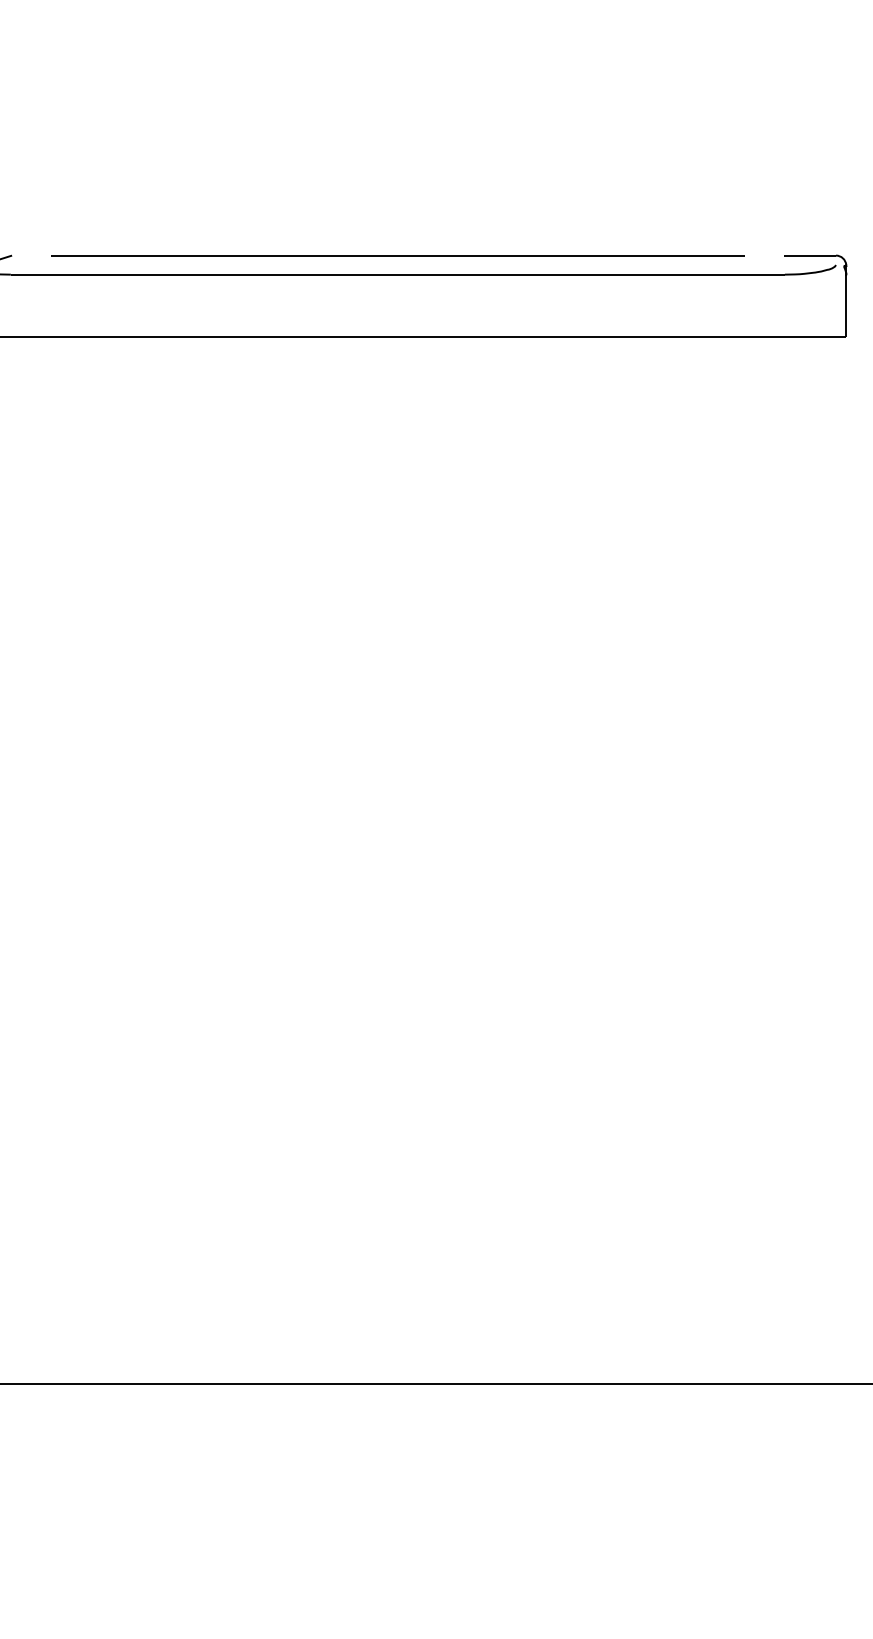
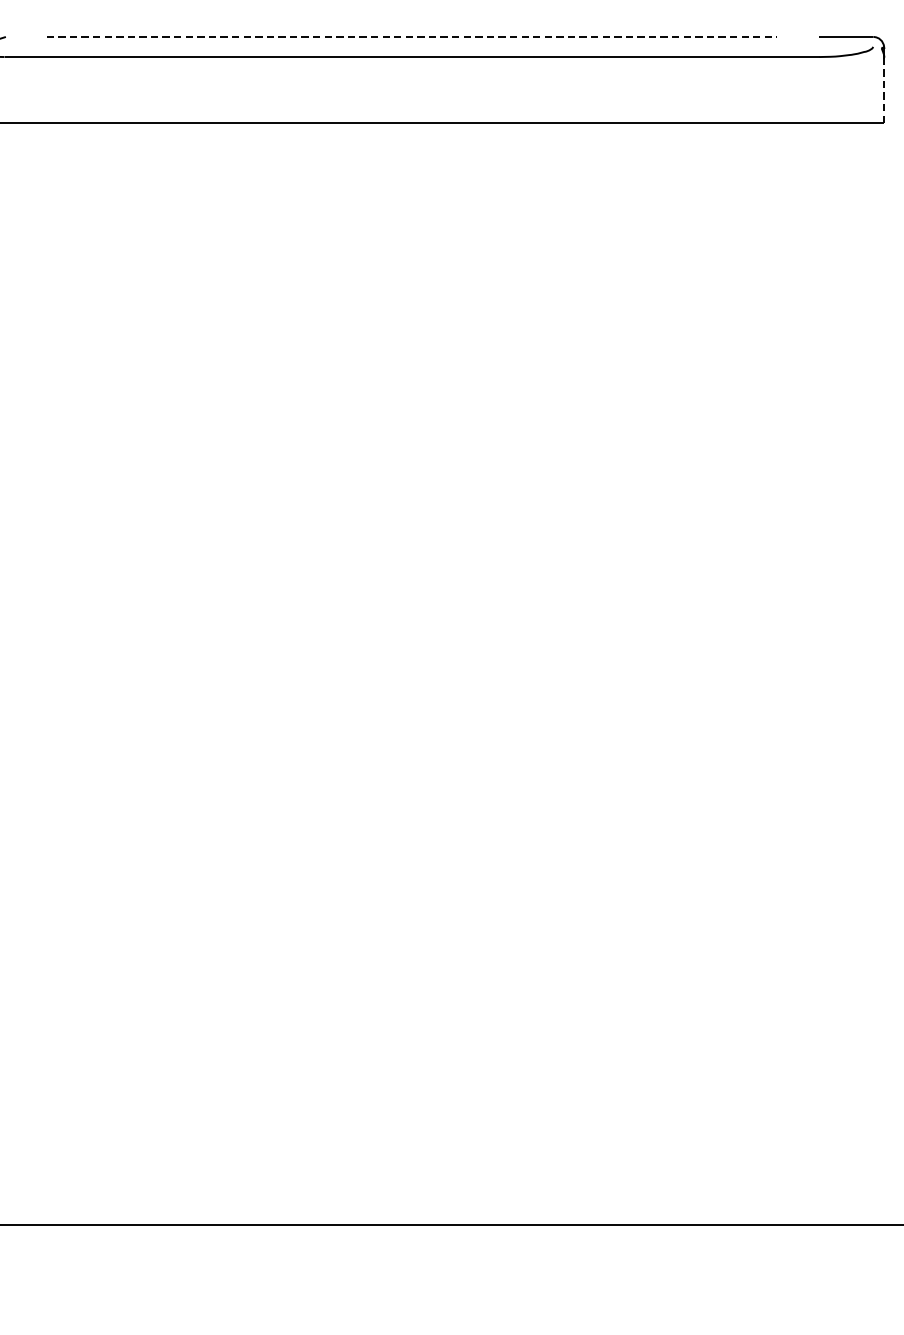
line: (398, 255) -> (412, 36), solid -> dashed
line: (846, 306) -> (884, 90), solid -> dashed

